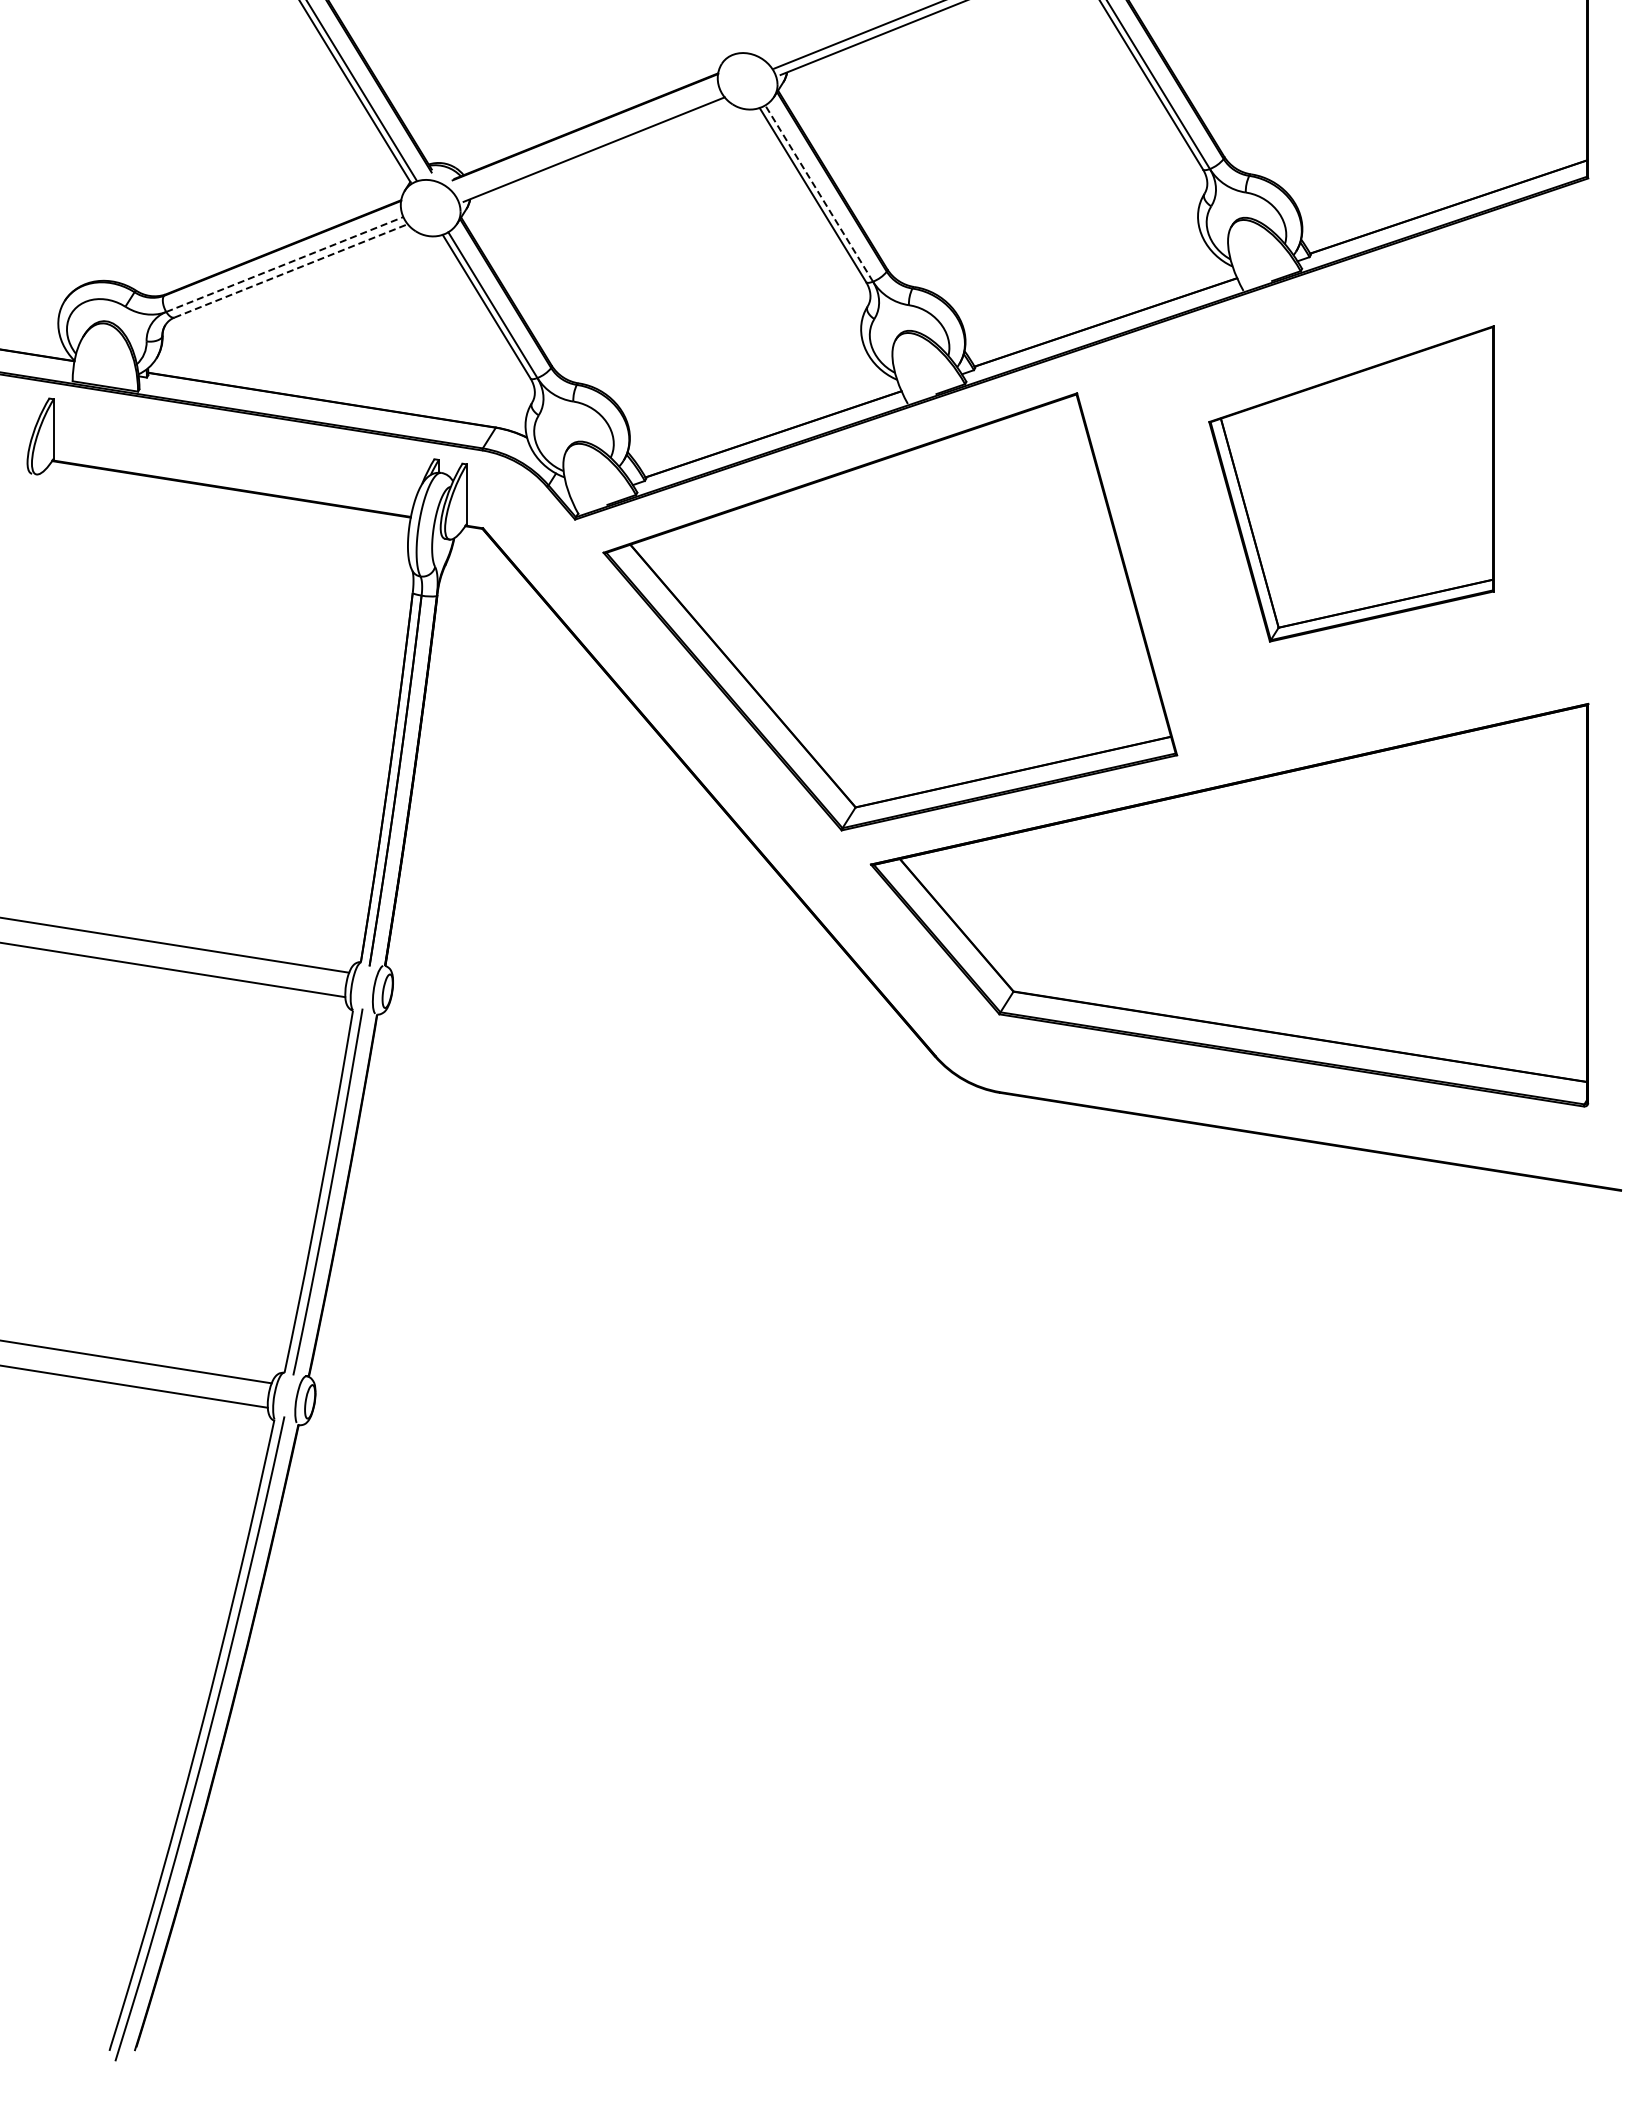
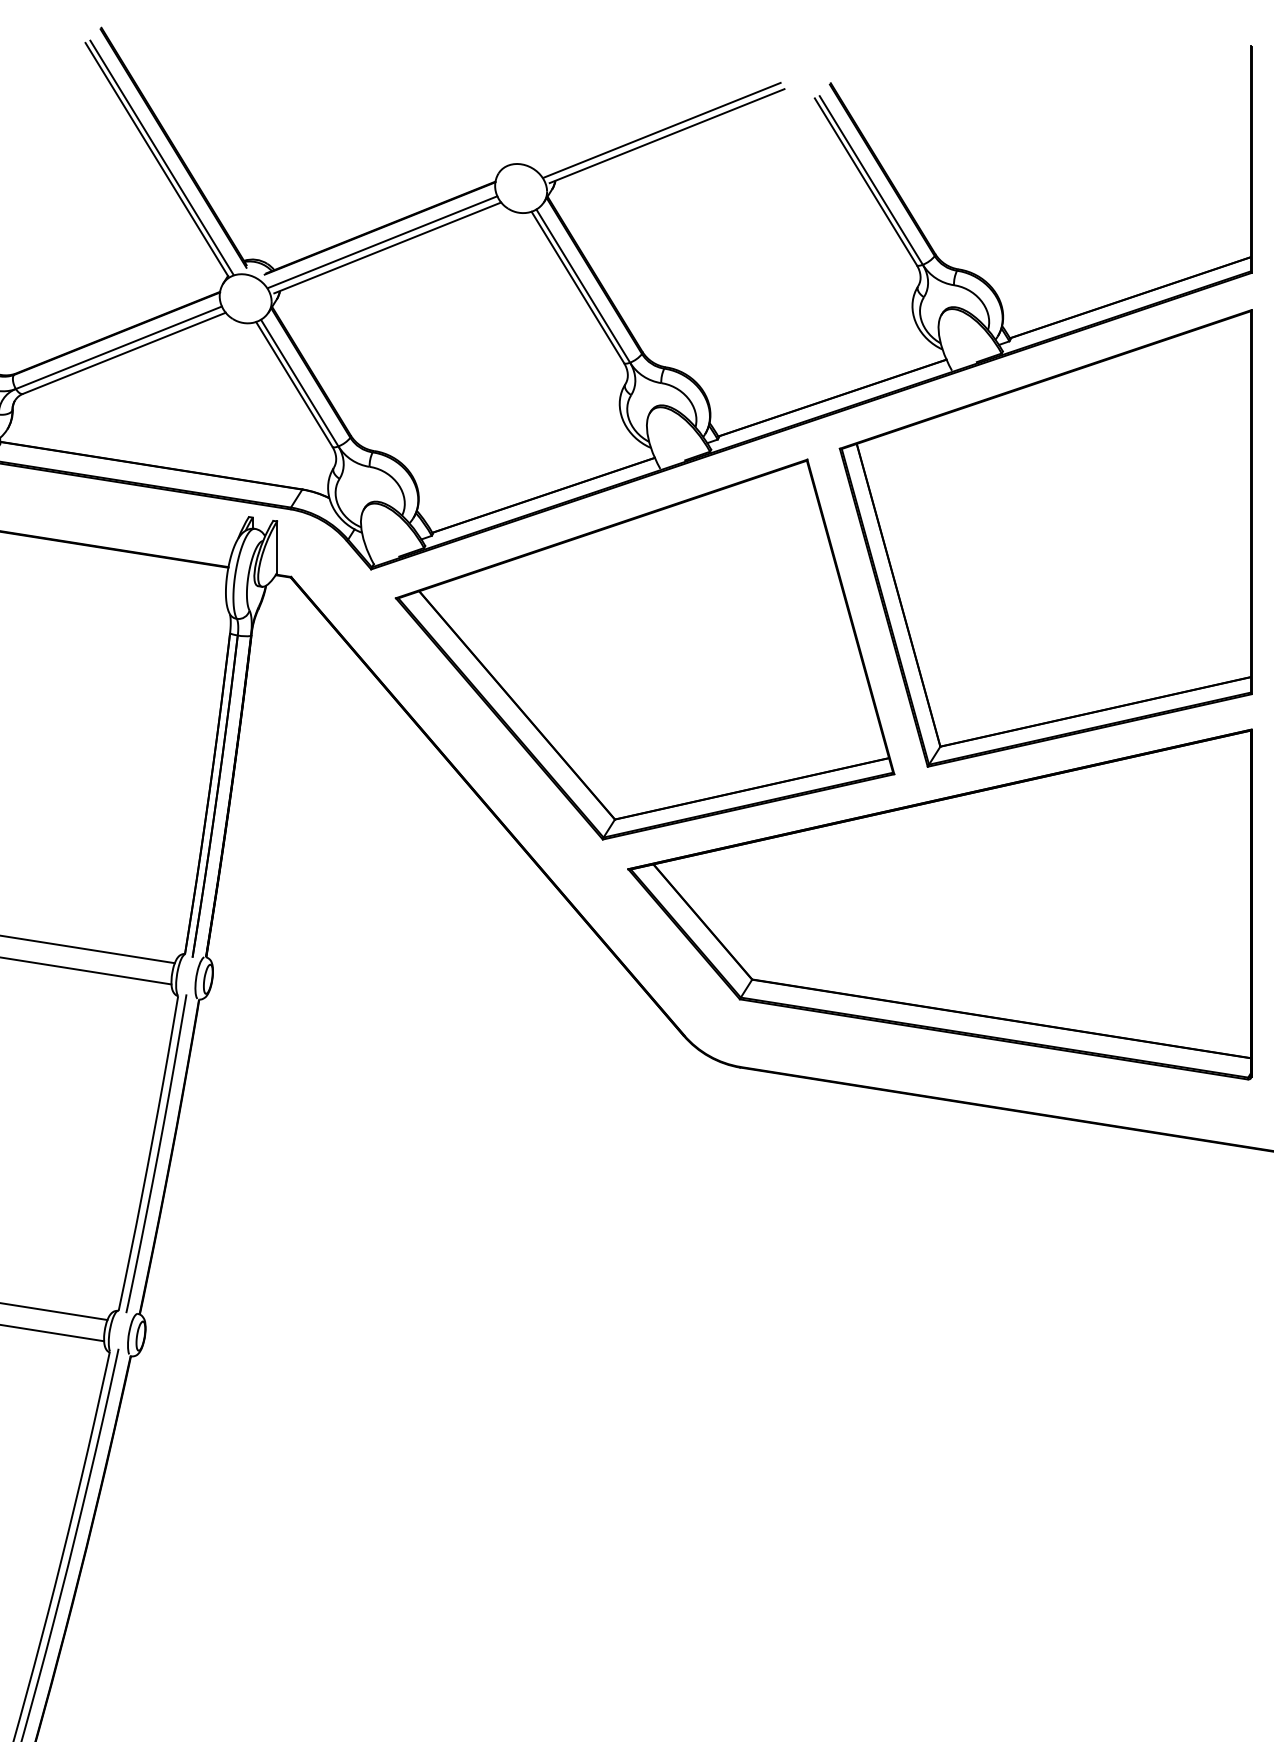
line: (588, 142) -> (382, 241), added
line: (818, 193) -> (582, 286), dashed -> solid
line: (284, 264) -> (118, 347), dashed -> solid
line: (291, 270) -> (124, 352), dashed -> solid
part: (1351, 483) -> (1045, 538), size x1.67

